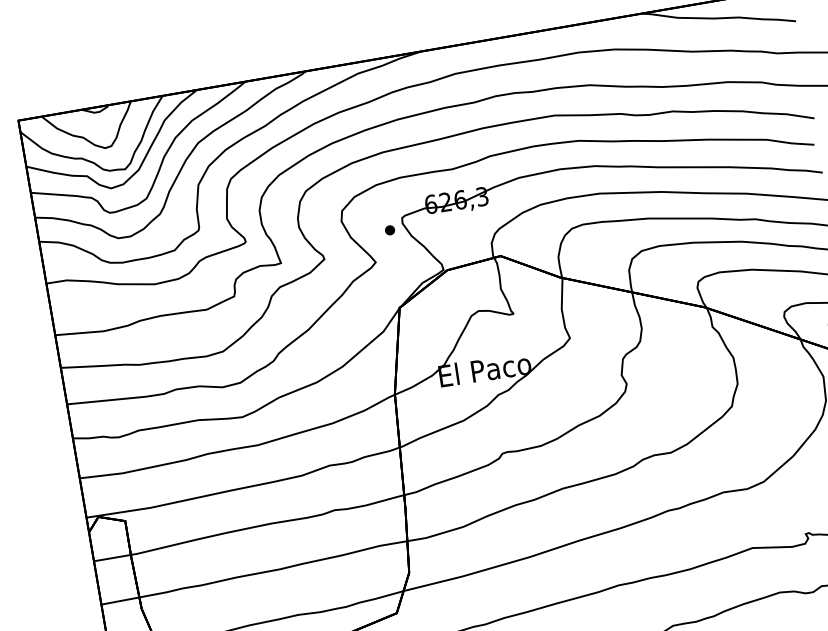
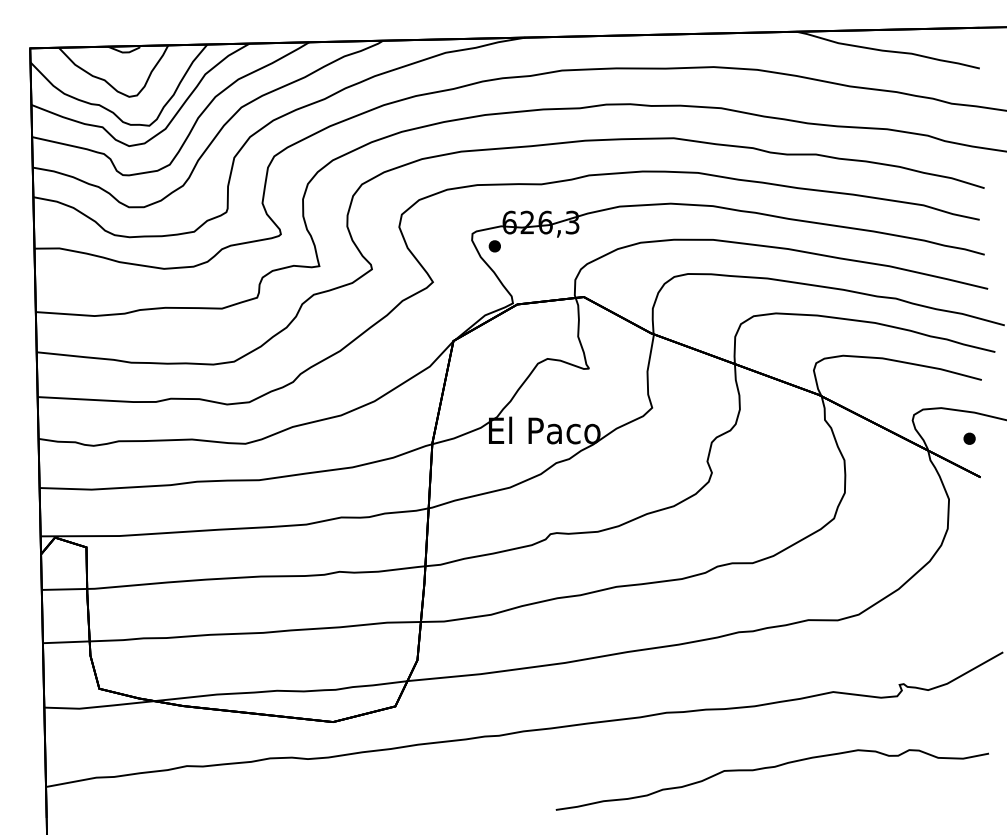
part: (389, 230) -> (494, 246), moved

